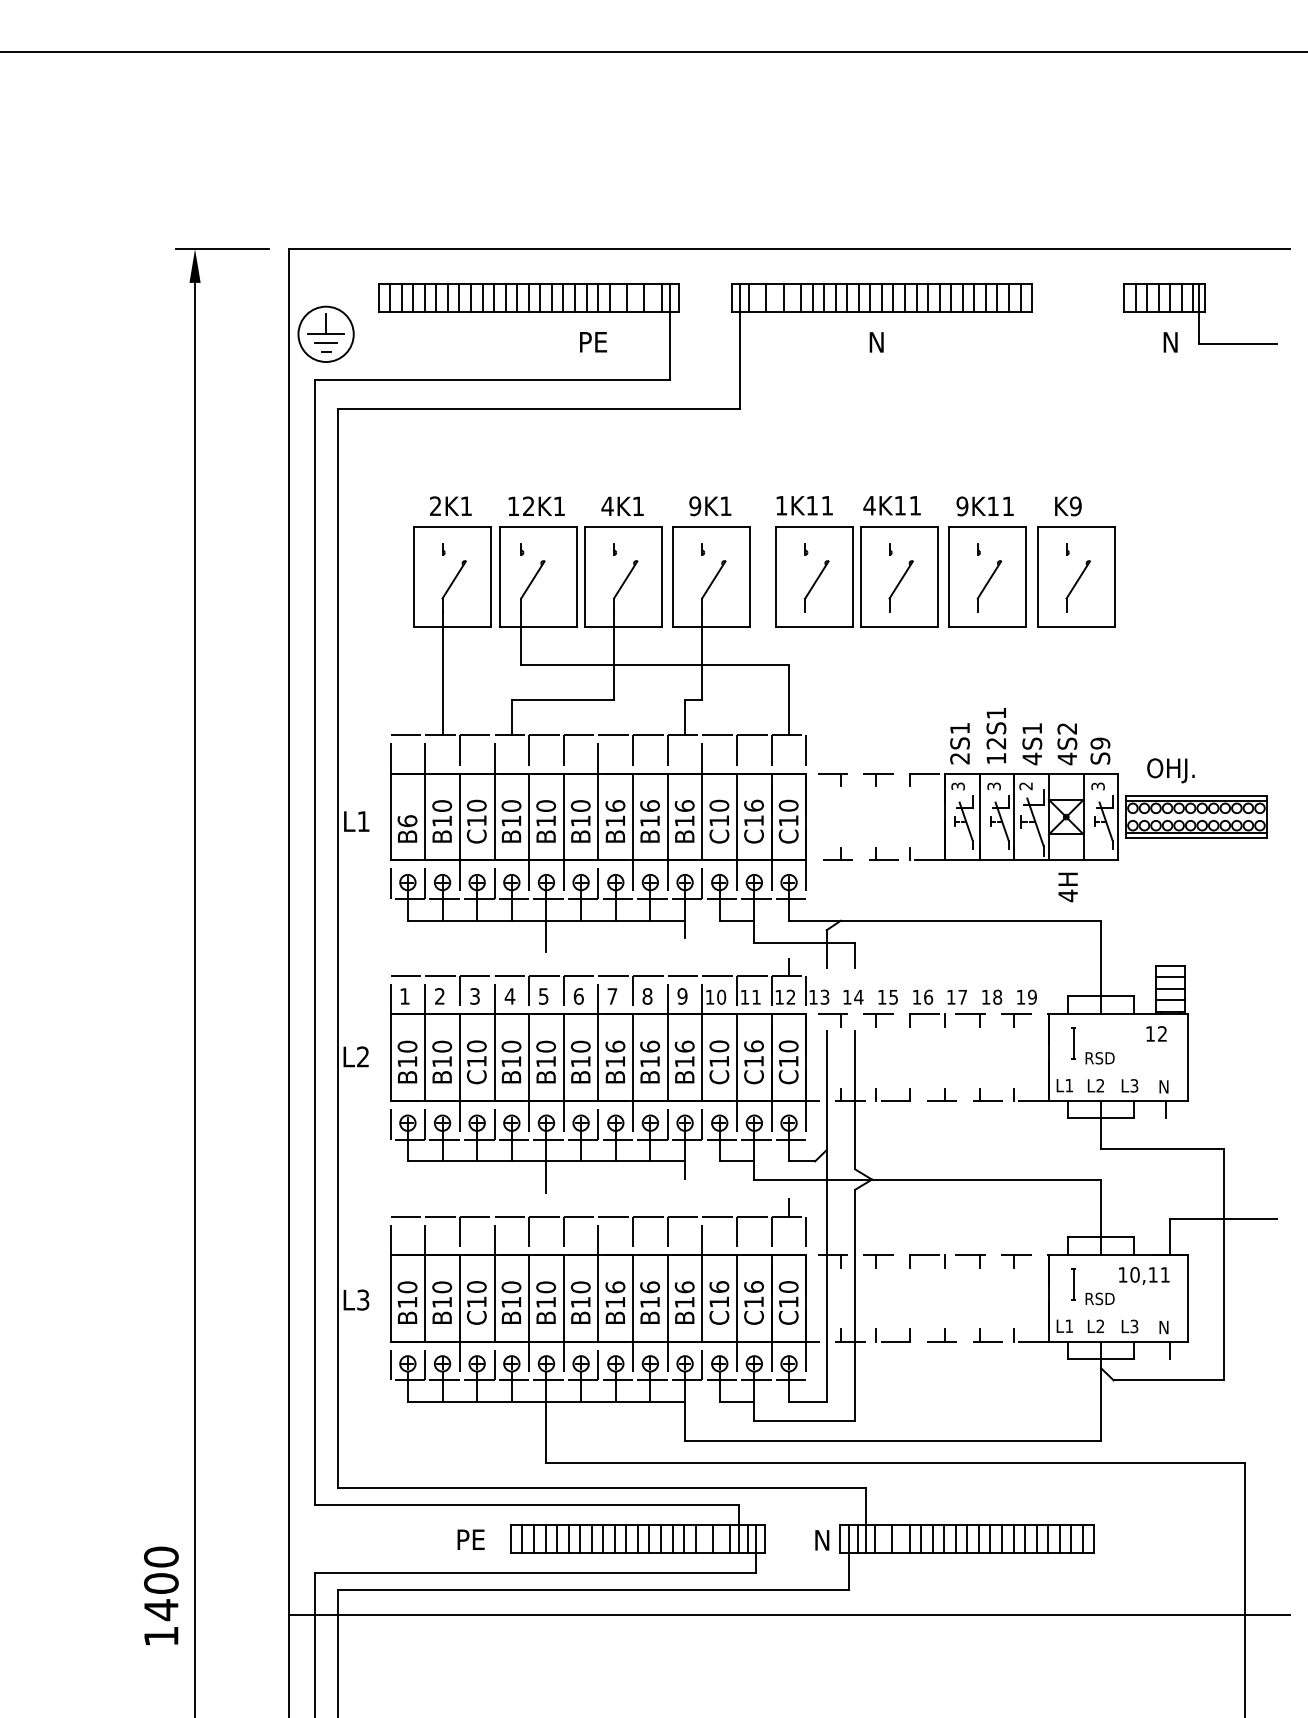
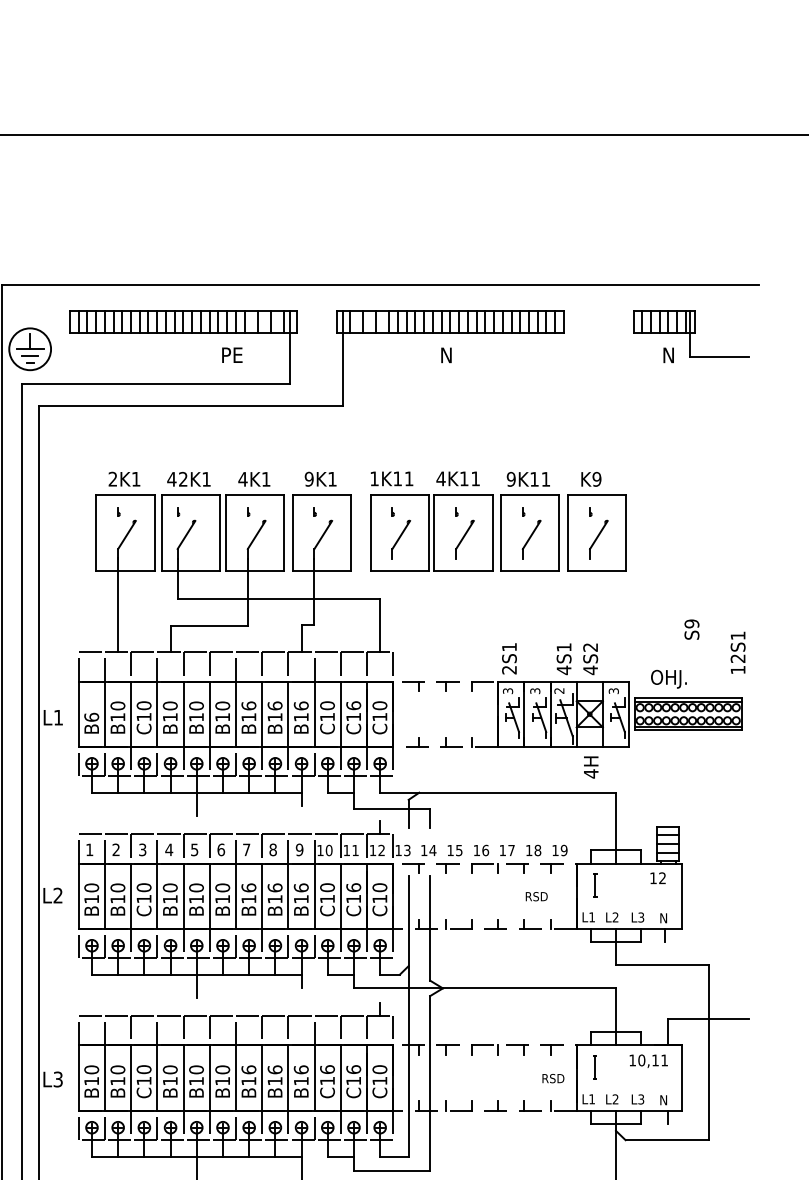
text: (513, 505) -> (171, 478), 12K1 -> 42K1
text: (996, 735) -> (738, 652), moved
text: (1100, 750) -> (692, 629), moved
text: (1099, 1058) -> (536, 896), moved
text: (1099, 1298) -> (552, 1078), moved

